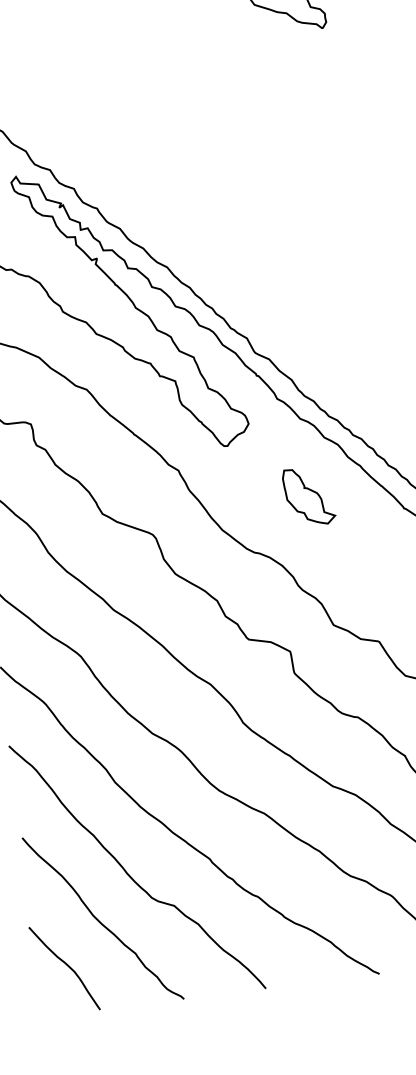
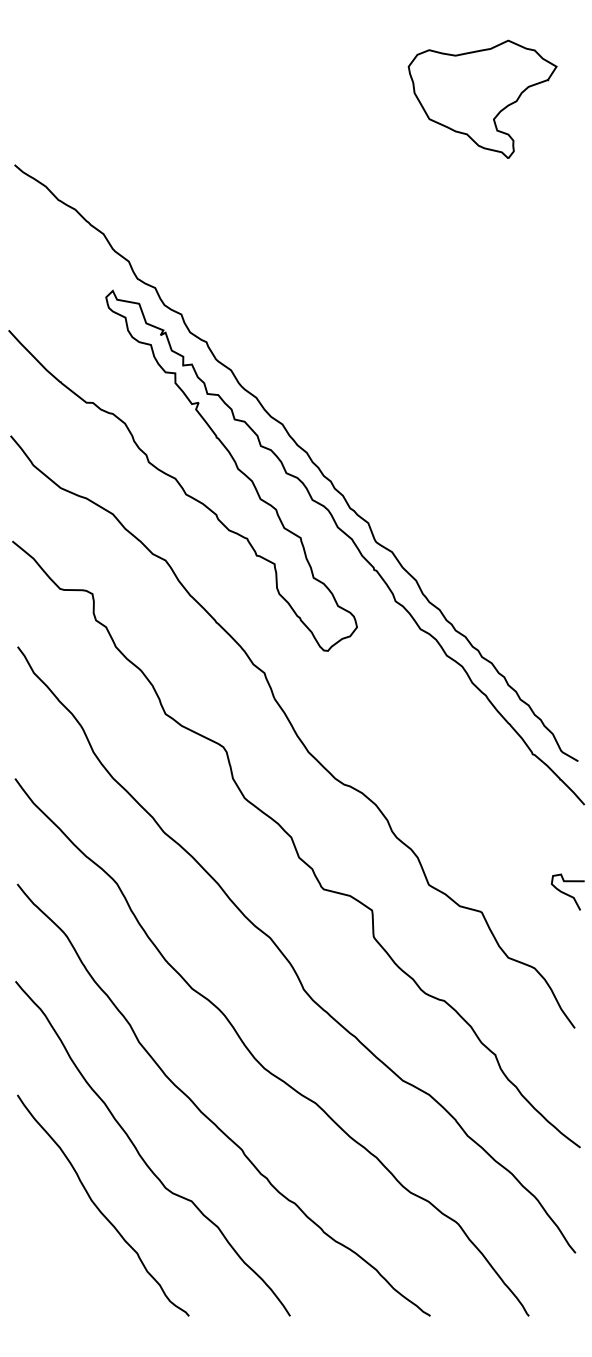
part: (309, 496) -> (419, 724), removed
curve: (67, 966) -> (52, 1258), removed

